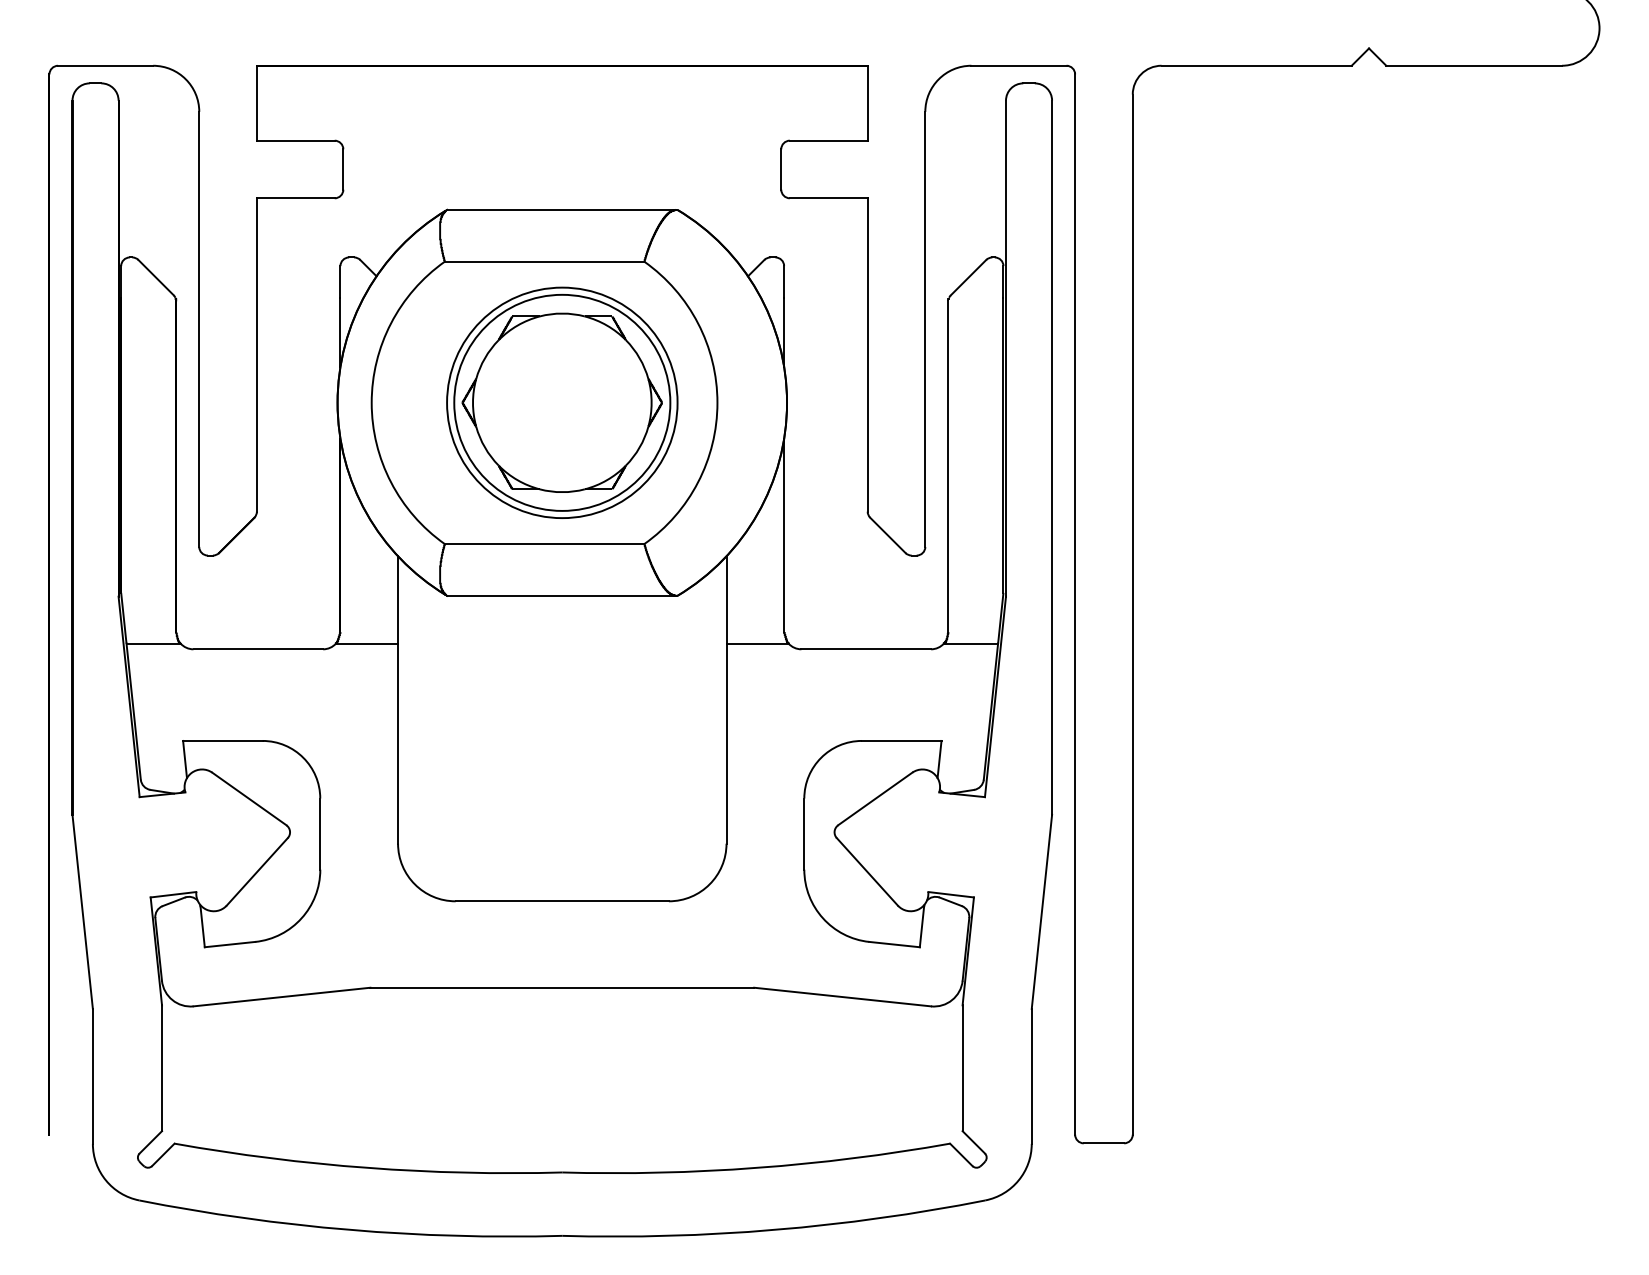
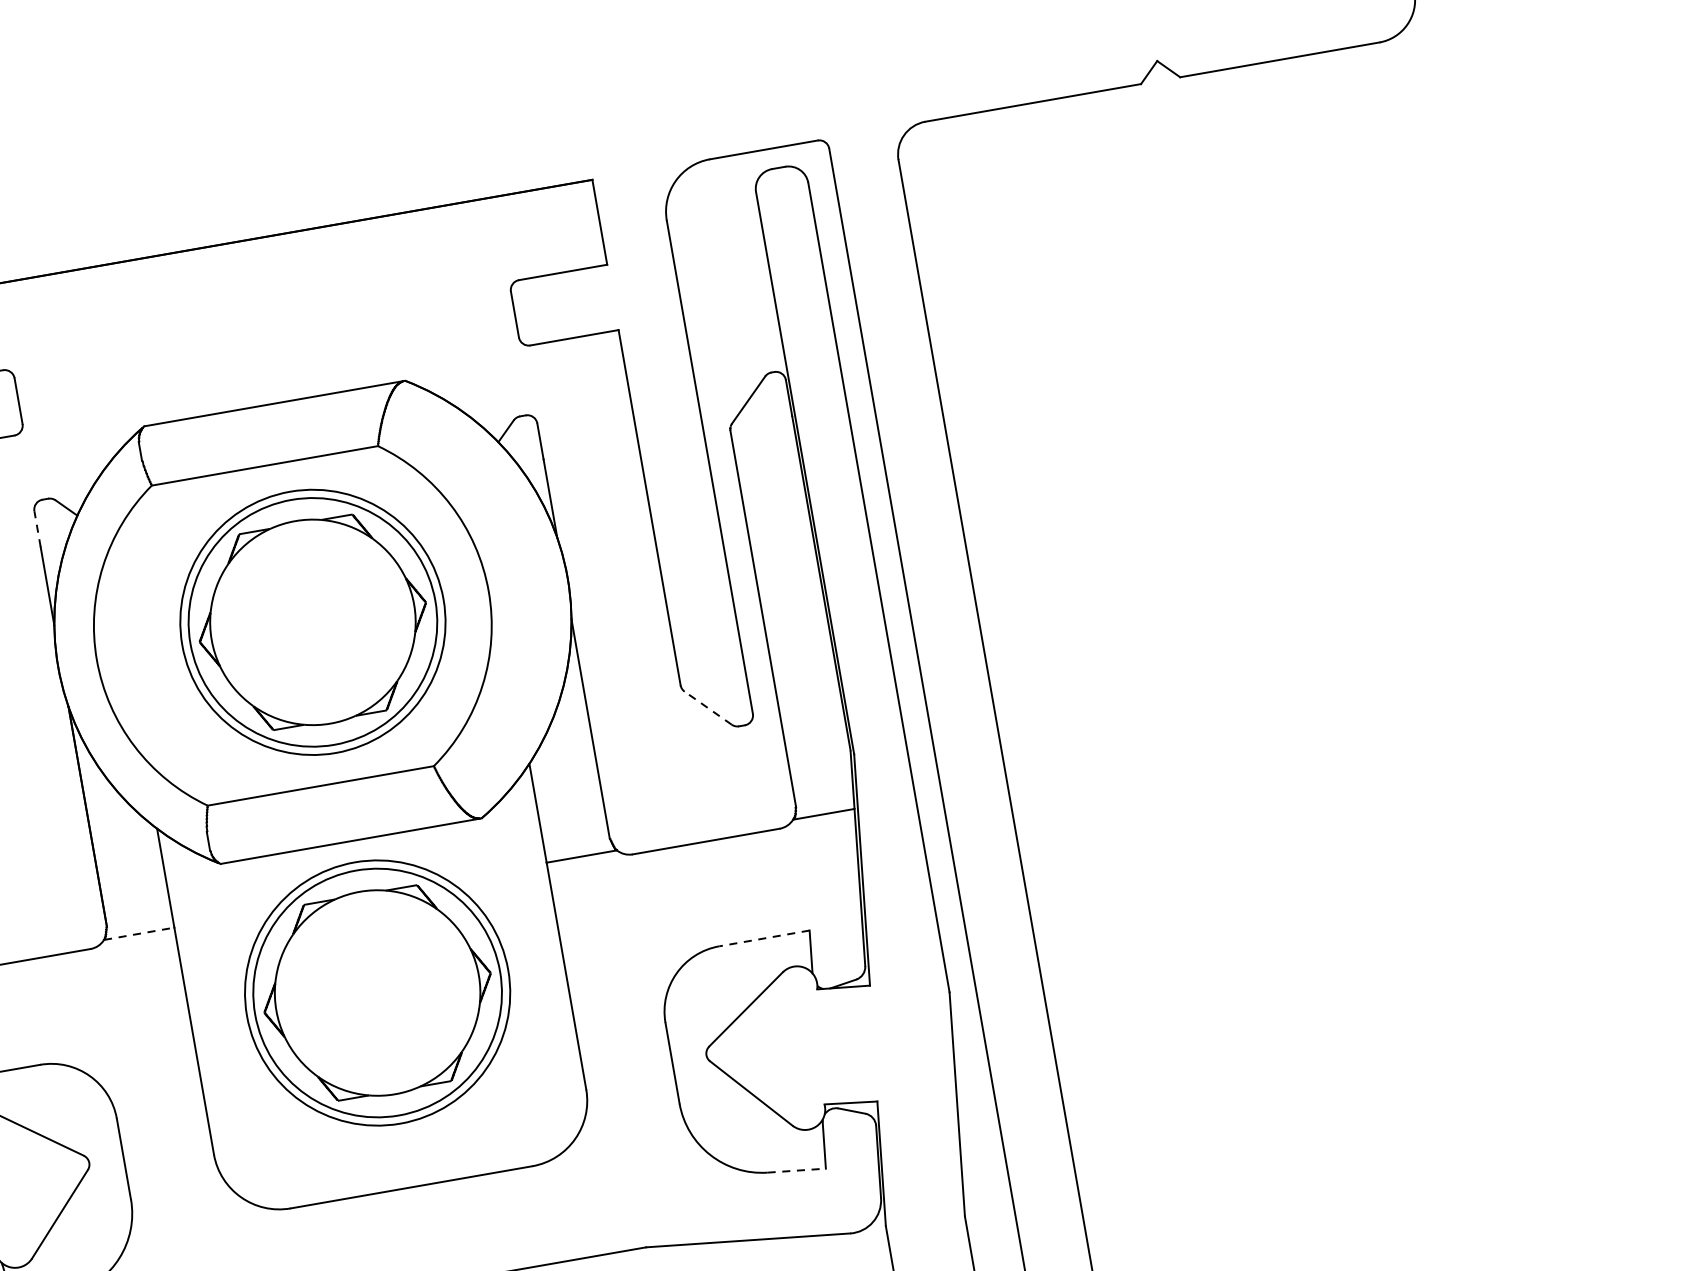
line: (340, 281) -> (37, 528), solid -> dashed
line: (887, 535) -> (707, 708), solid -> dashed
line: (367, 643) -> (139, 933), solid -> dashed
part: (562, 729) -> (377, 992), added
line: (901, 740) -> (764, 937), solid -> dashed
line: (895, 944) -> (797, 1170), solid -> dashed

